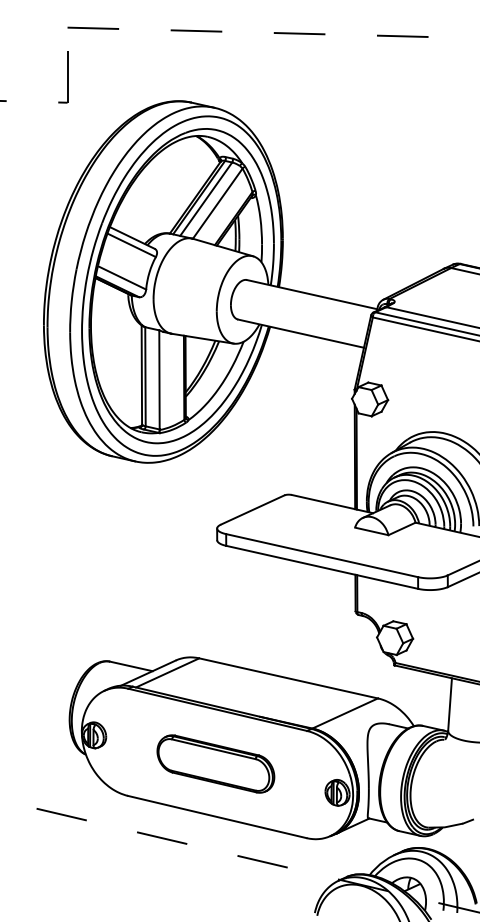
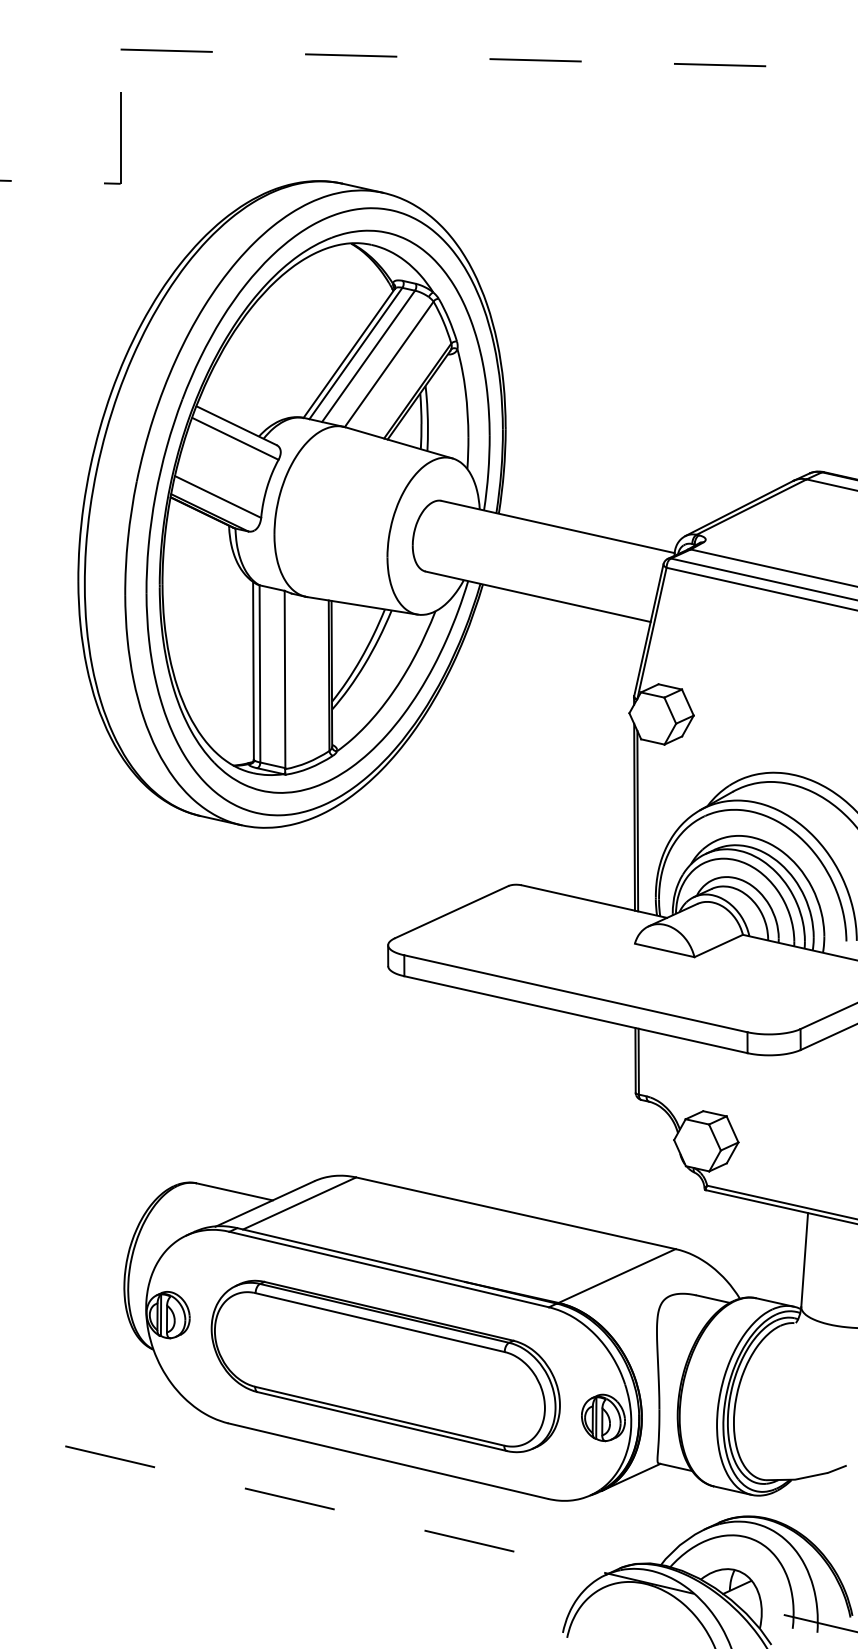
part: (215, 763) -> (385, 1365), size x1.67

